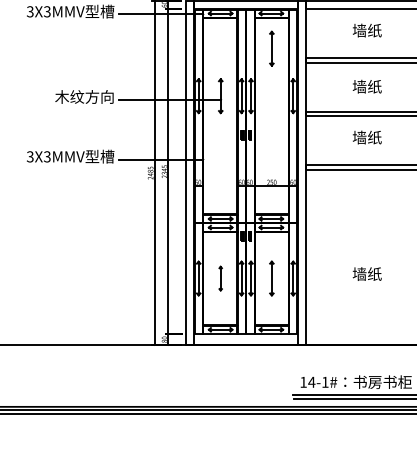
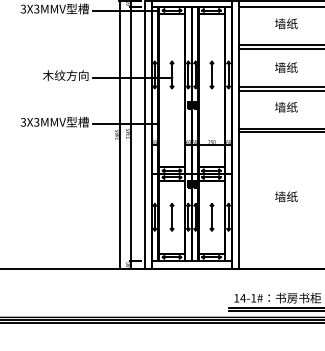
part: (271, 48) -> (211, 74), moved
text: (367, 273) -> (286, 196), moved
part: (220, 278) -> (171, 217), size x1.43

